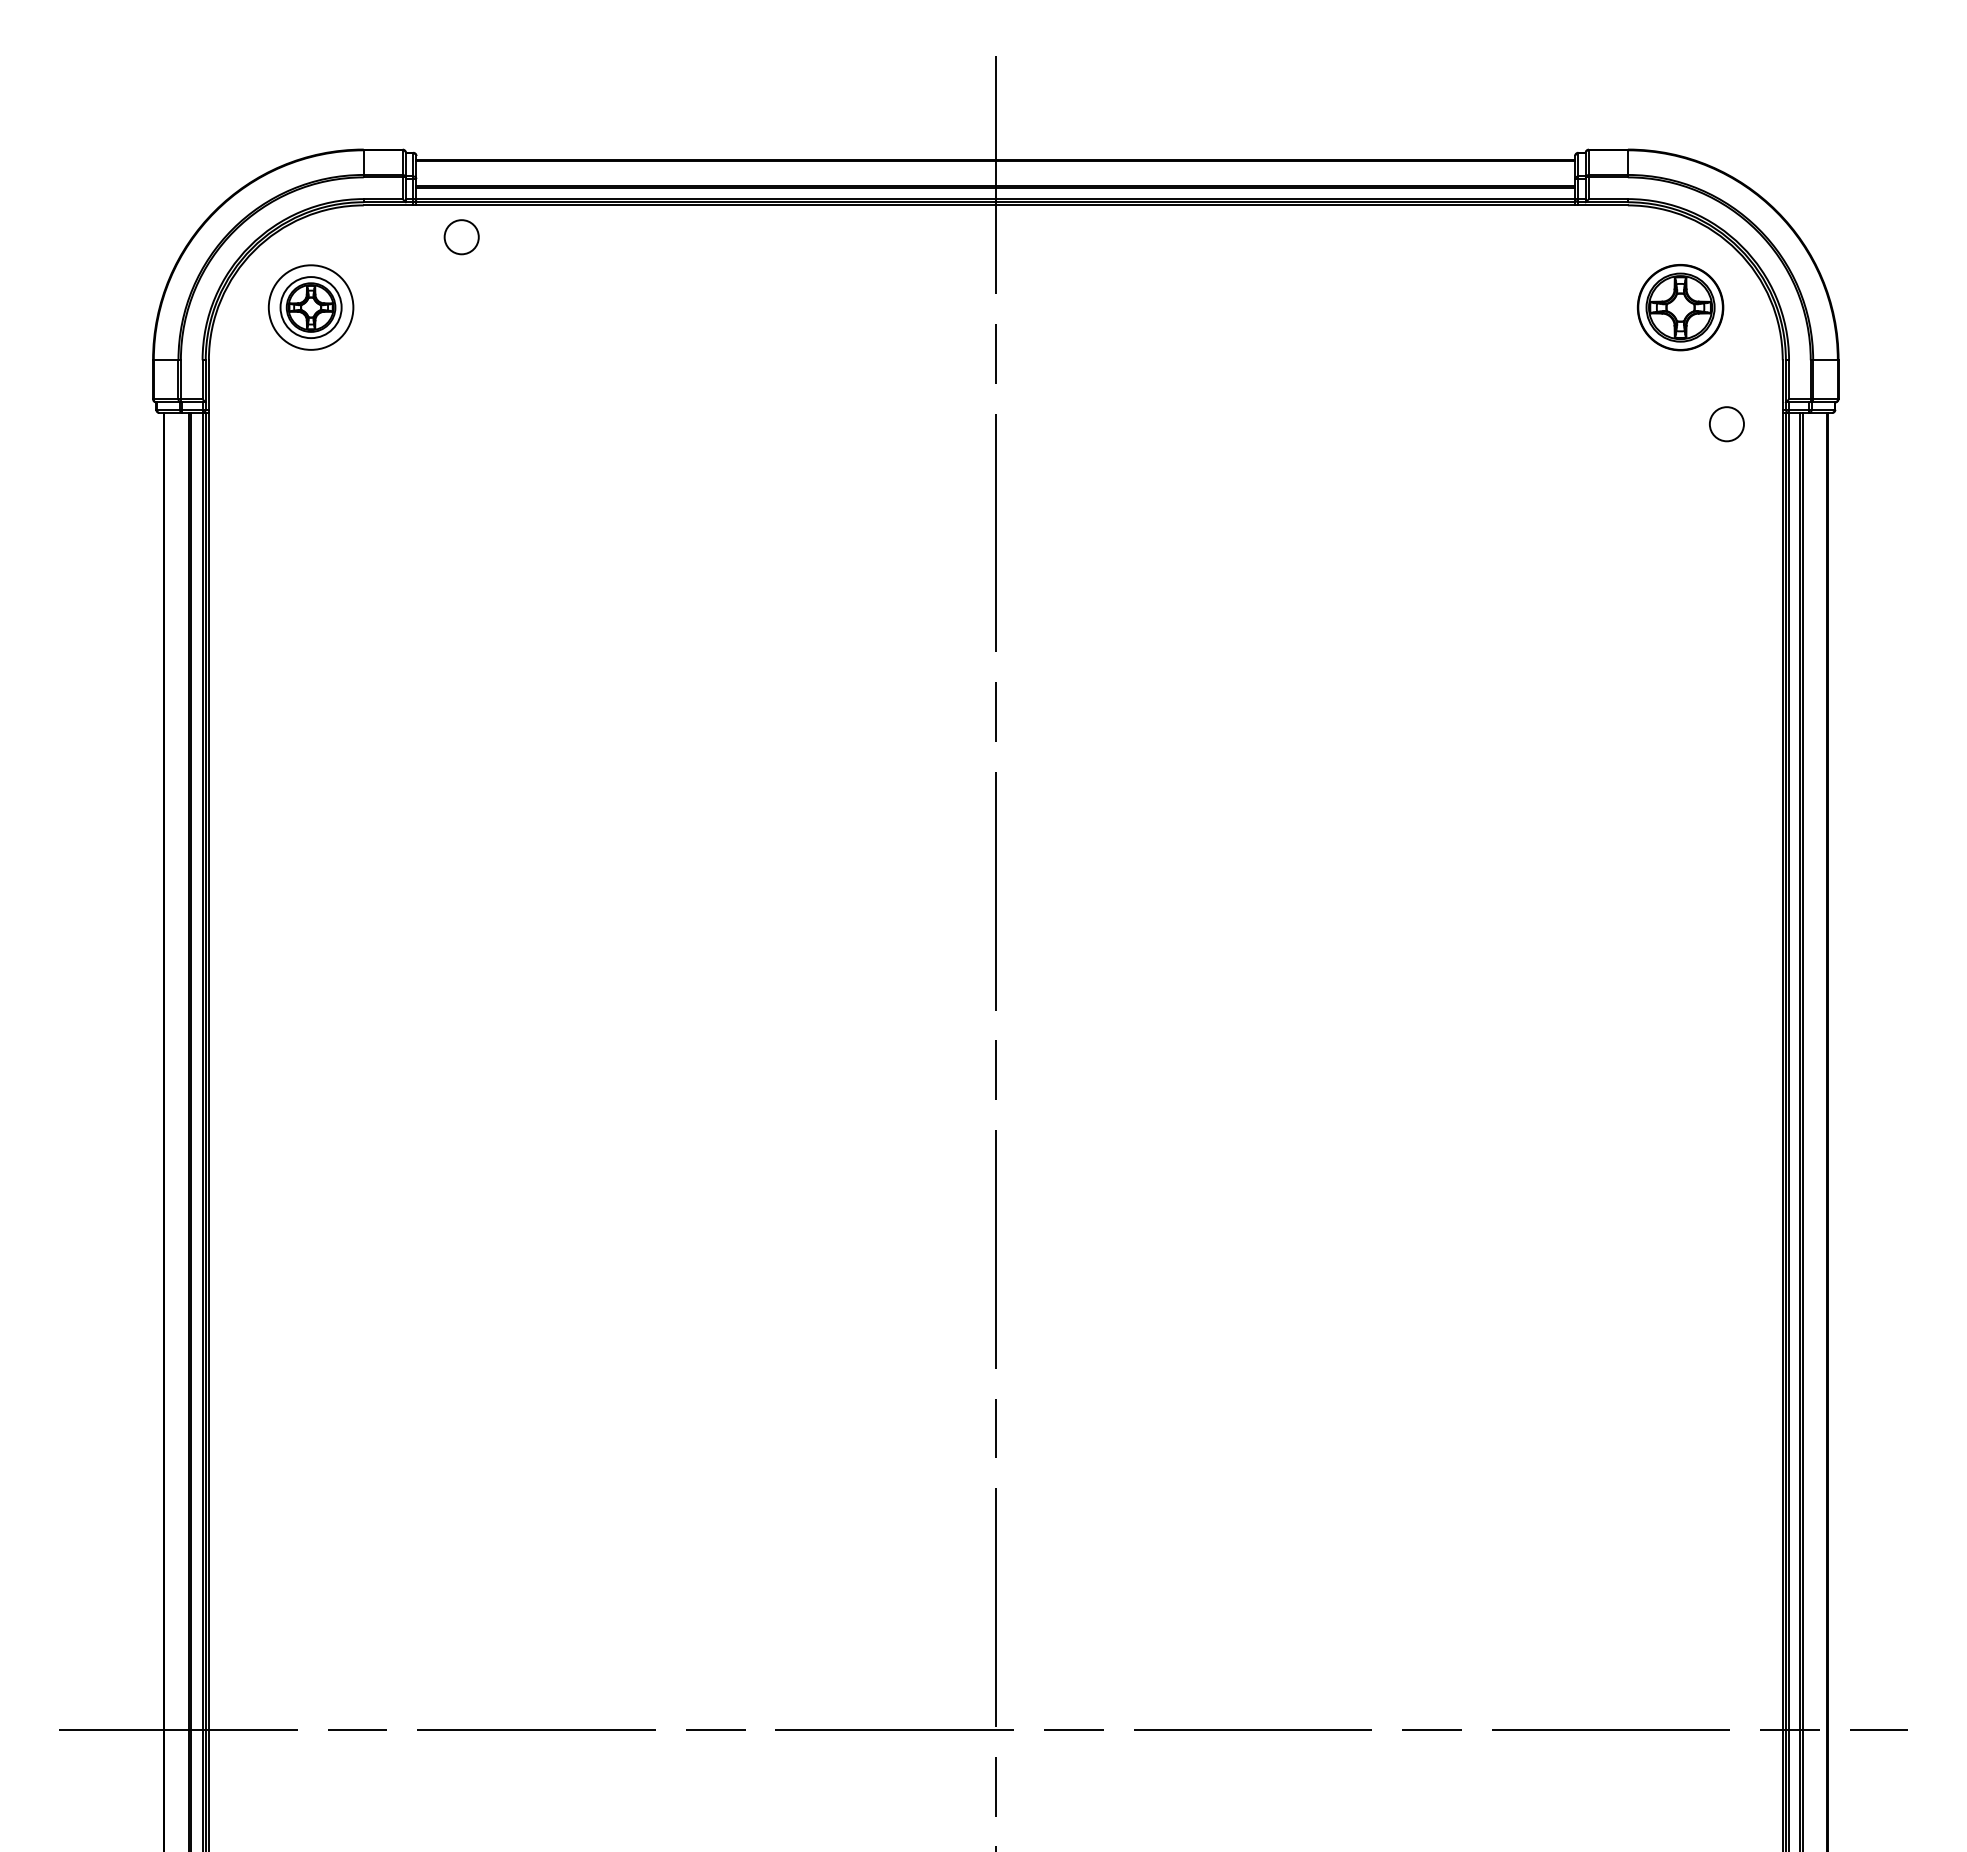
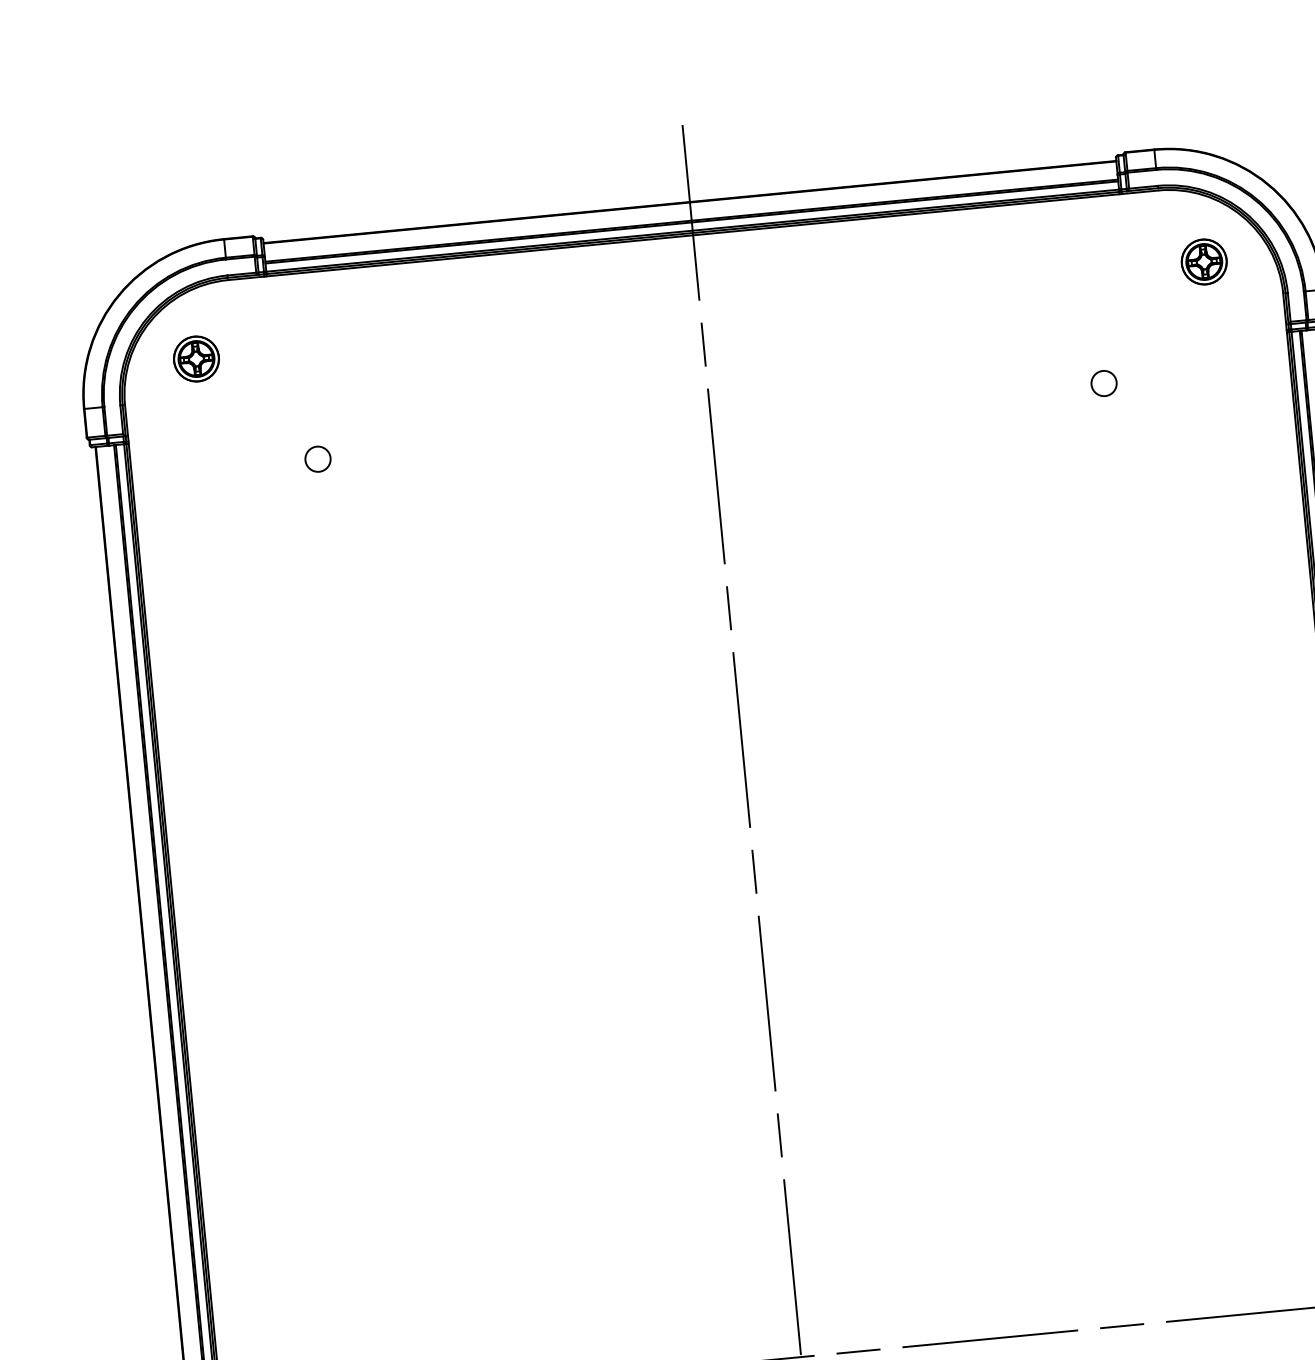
circle: (461, 237) -> (317, 459), moved
circle: (310, 307) -> (196, 359), size x0.71
part: (1680, 307) -> (1204, 261), size x0.71
circle: (1726, 424) -> (1103, 383), moved

